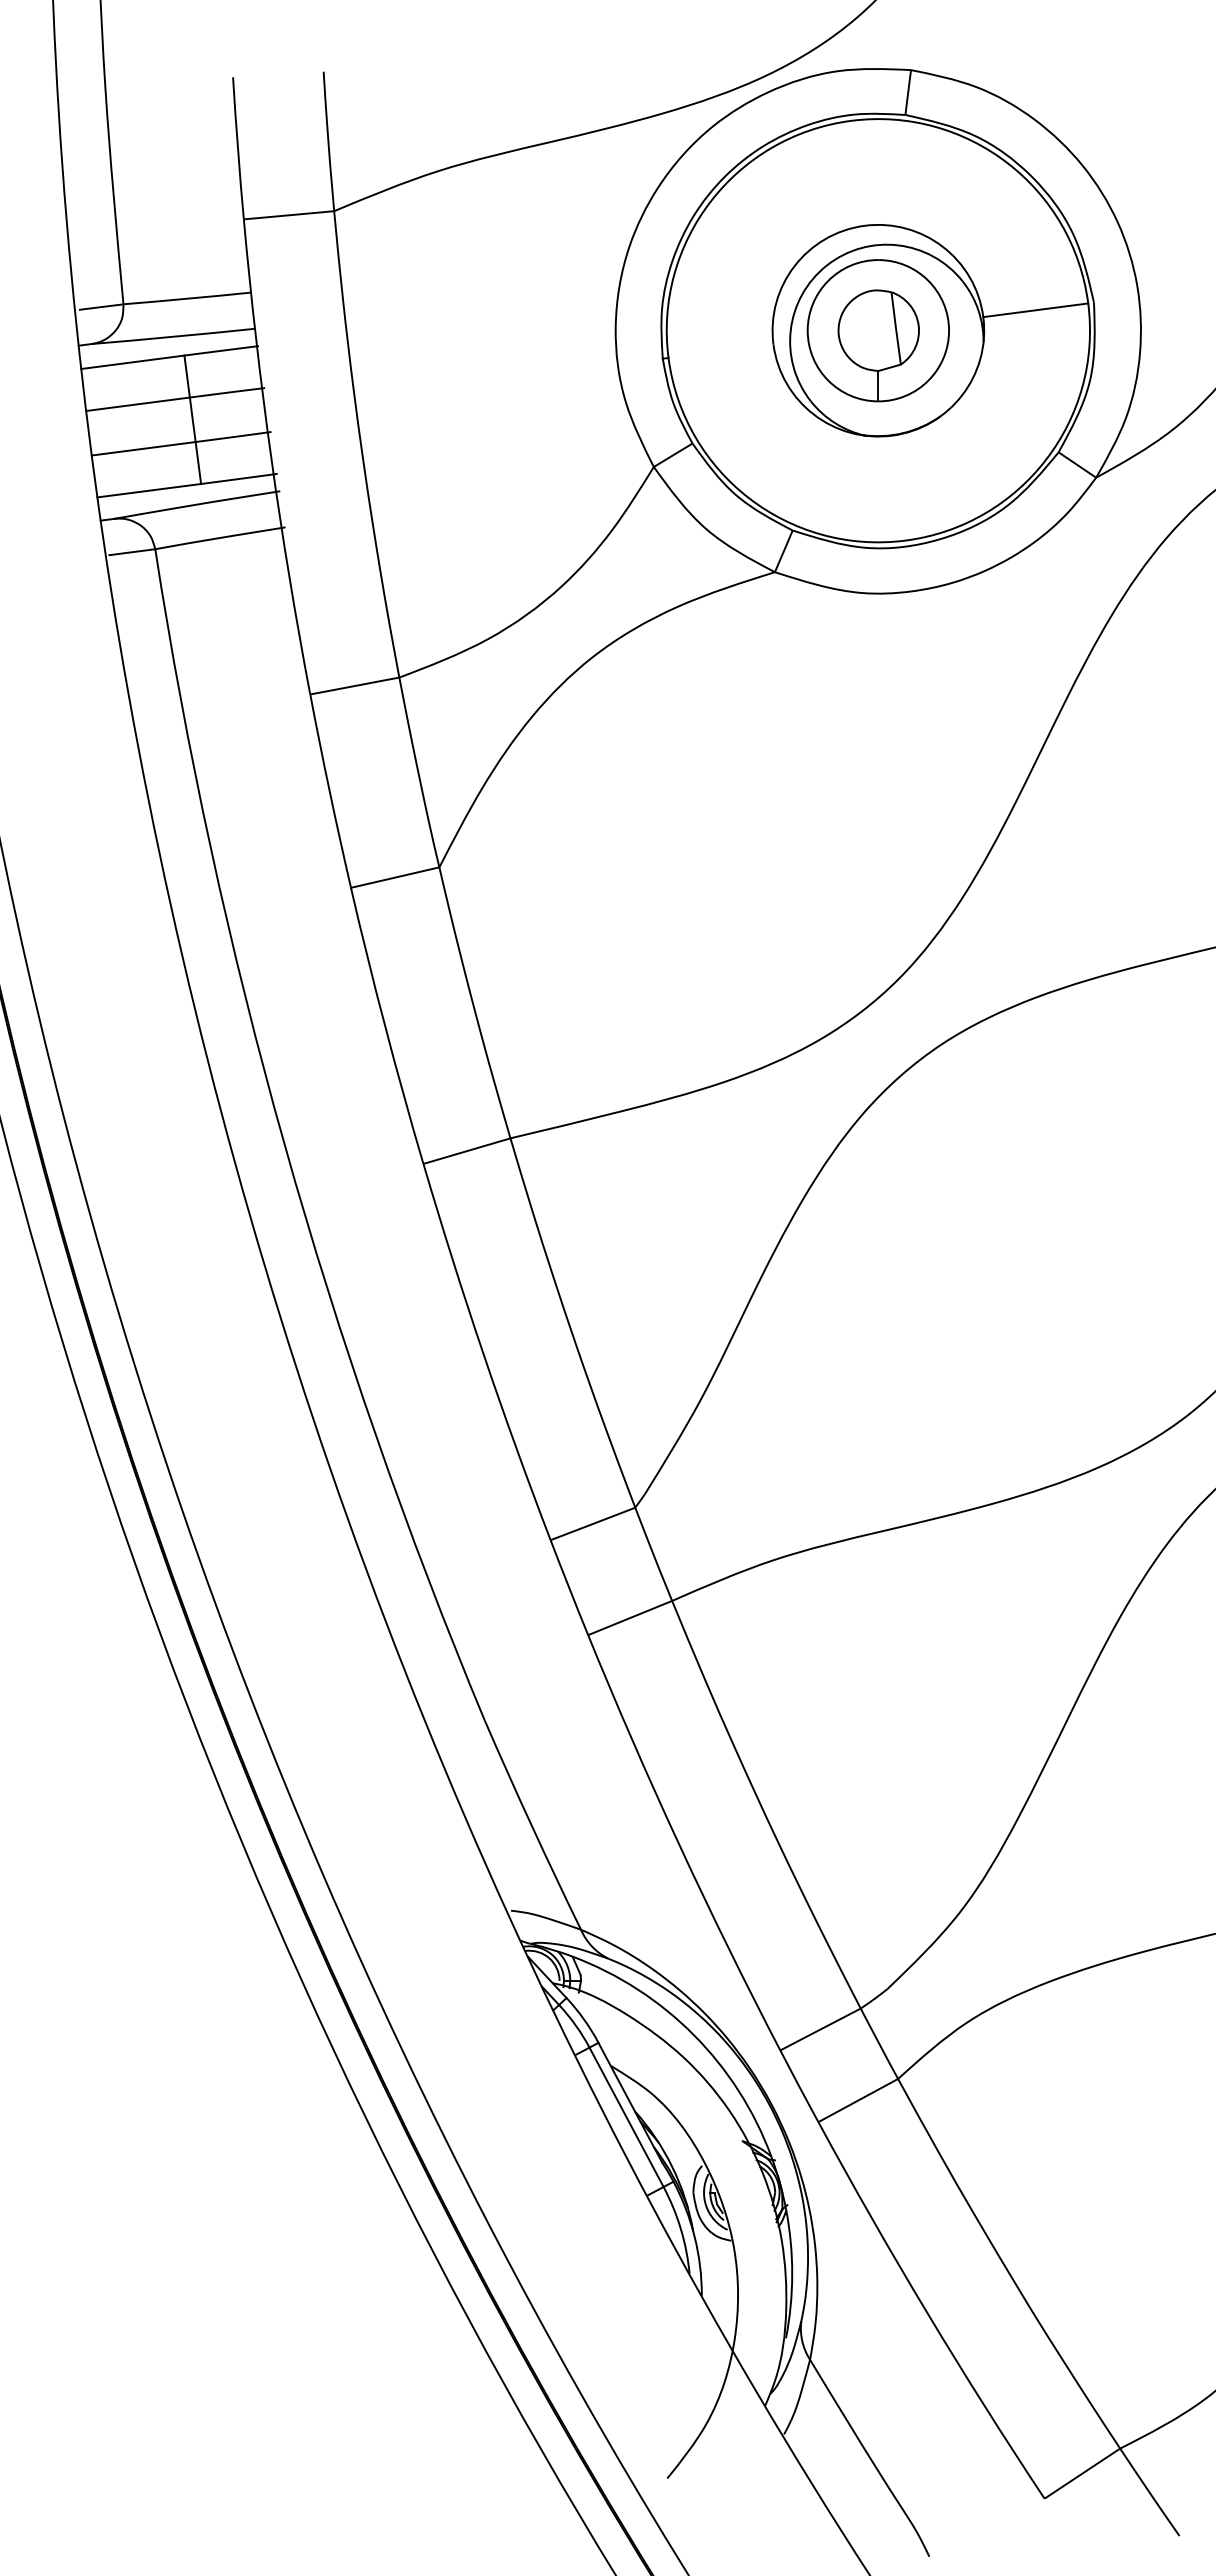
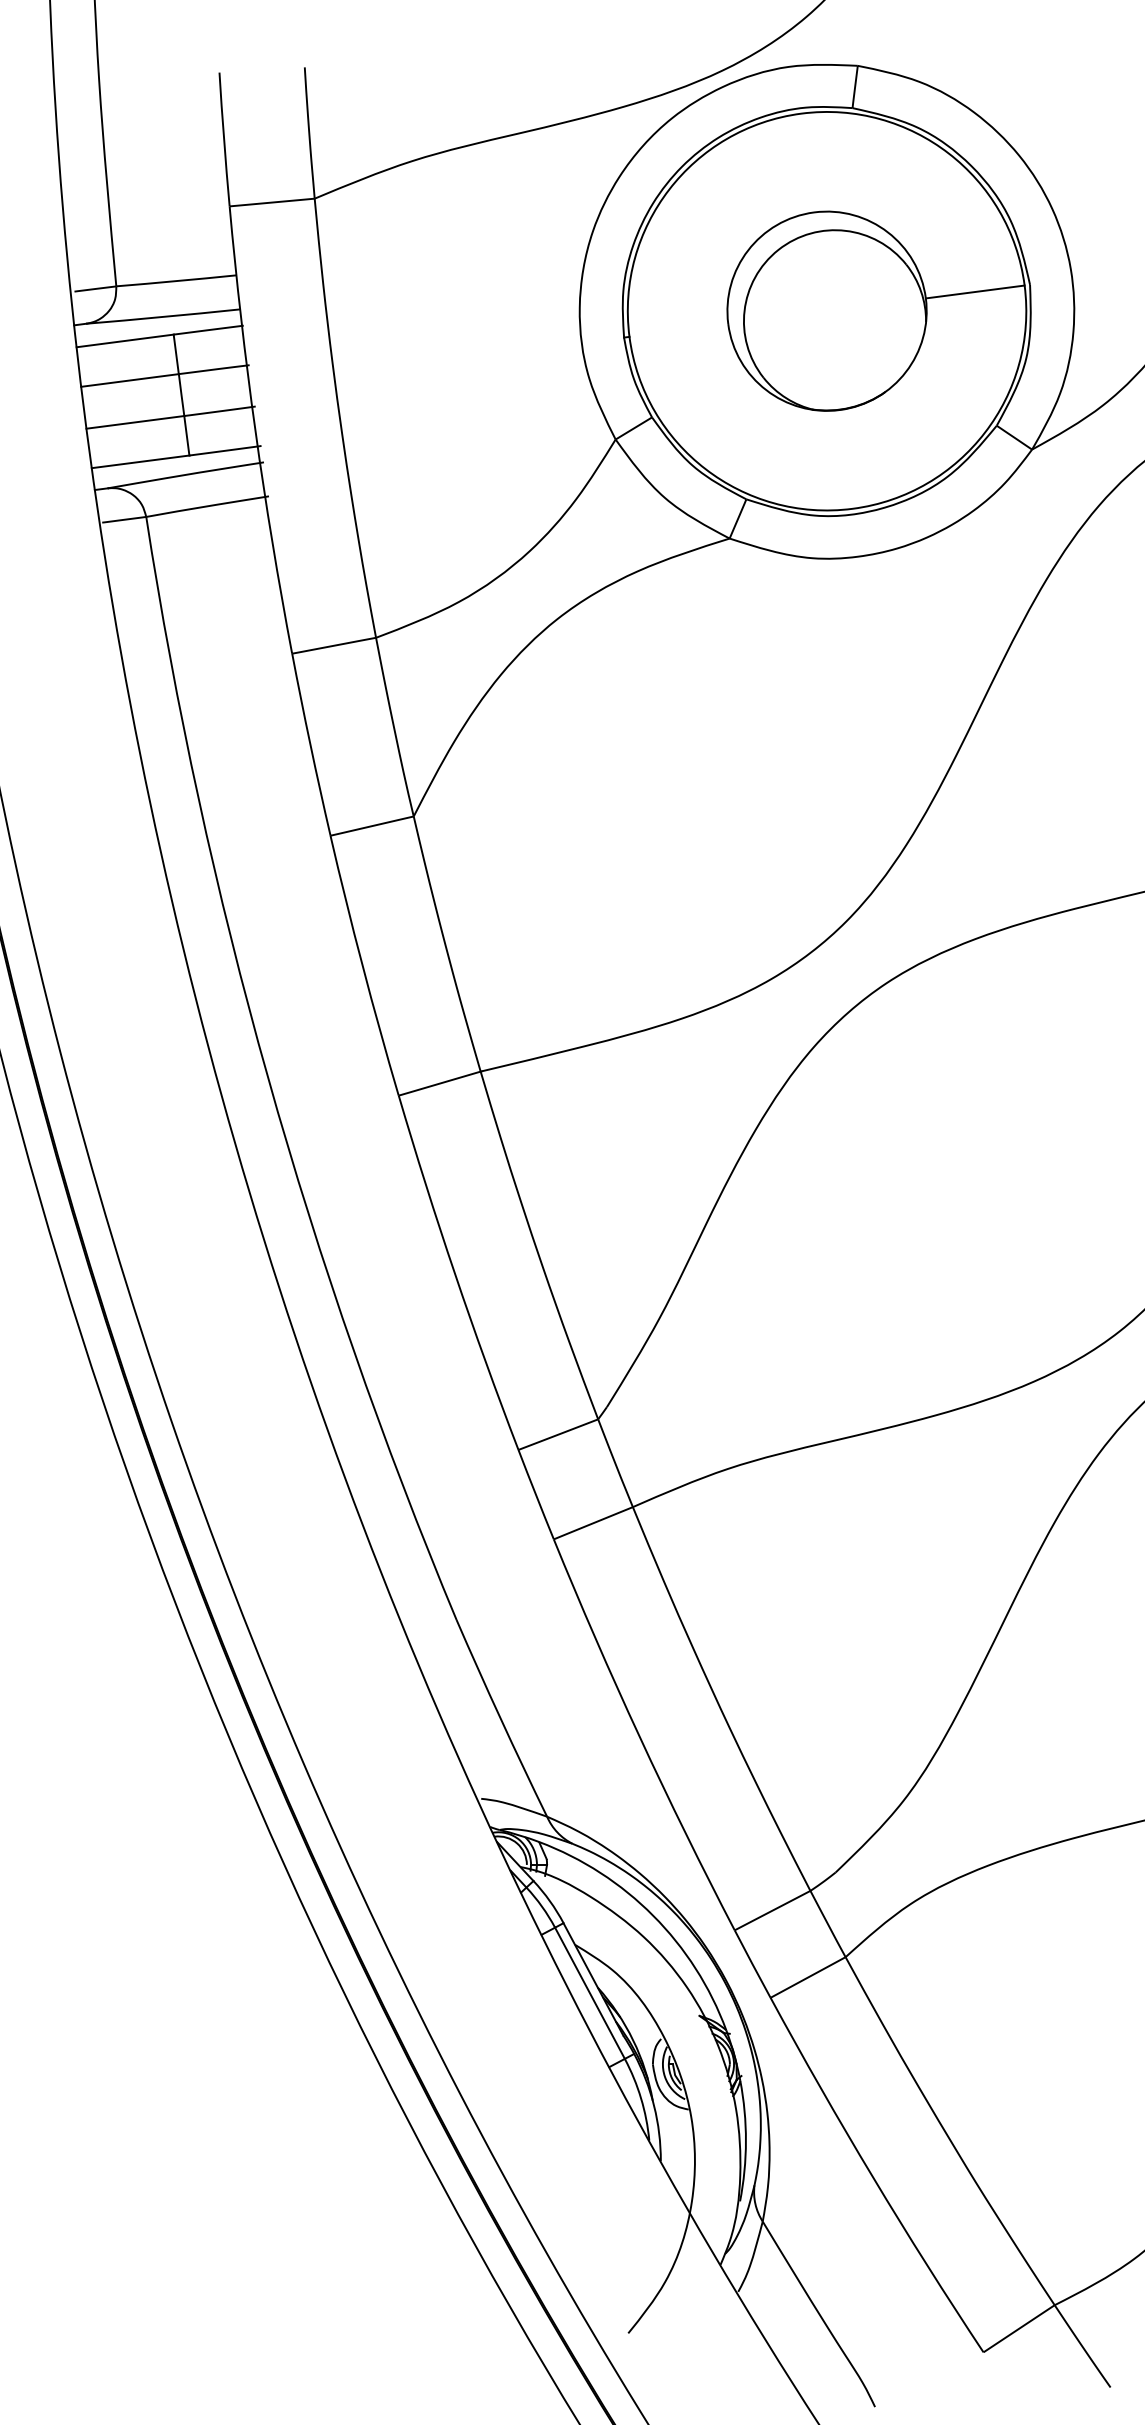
part: (877, 330) -> (826, 311), removed

